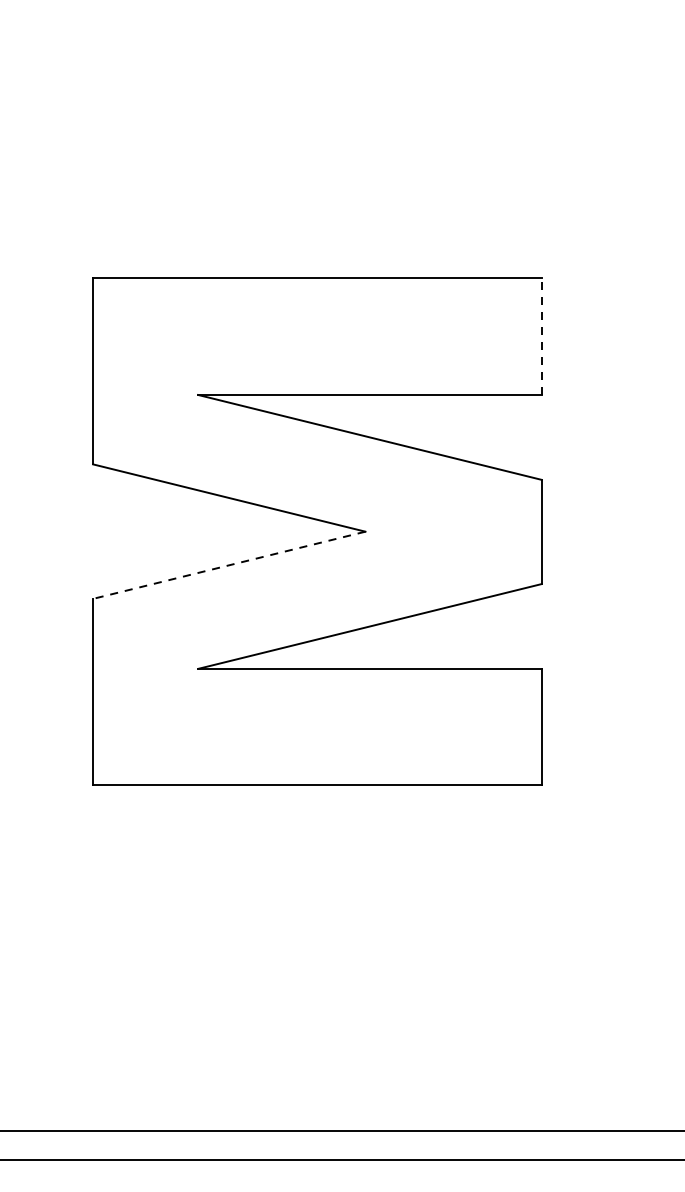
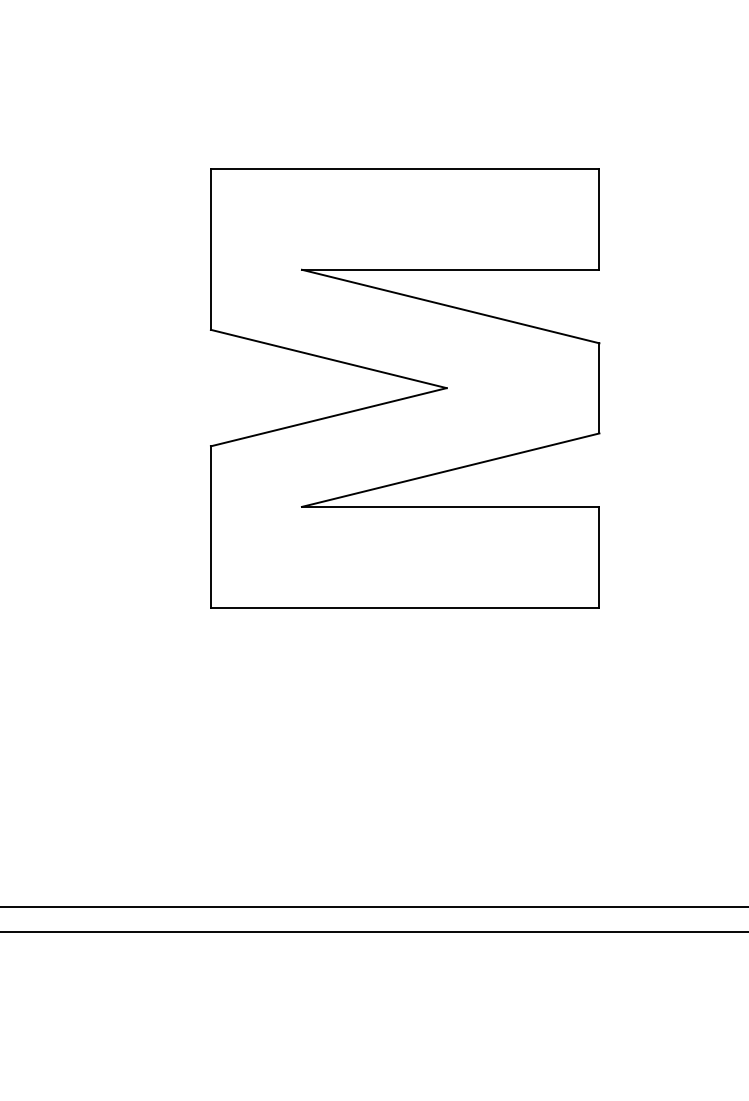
line: (541, 335) -> (599, 218), dashed -> solid
line: (228, 565) -> (328, 417), dashed -> solid

